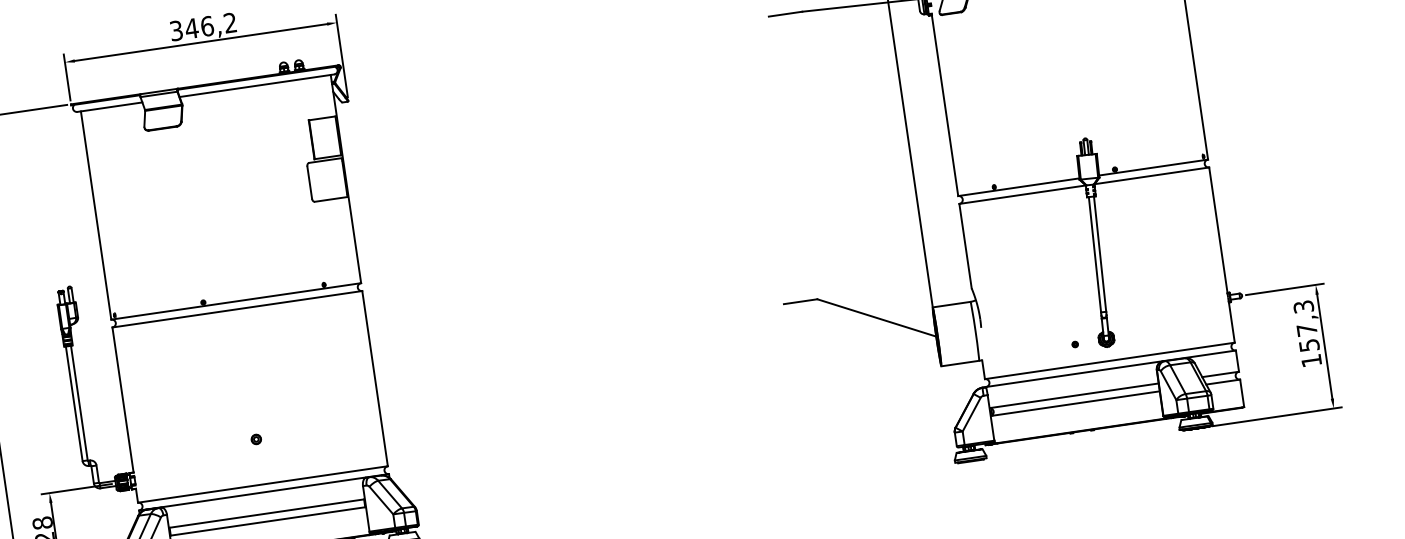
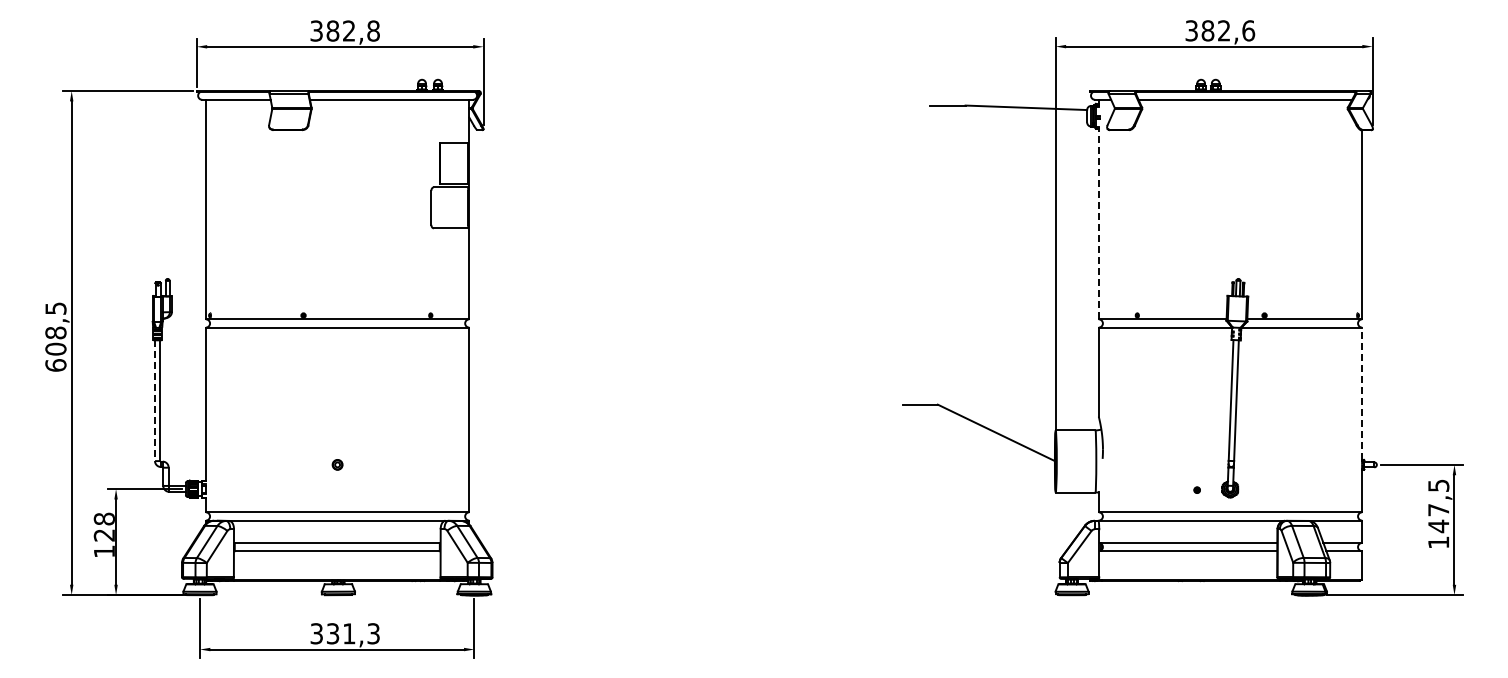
text: (210, 25) -> (352, 30), 346,2 -> 382,8
line: (944, 105) -> (1098, 223), solid -> dashed
line: (1218, 229) -> (1362, 393), solid -> dashed
text: (1306, 326) -> (1438, 506), 157,3 -> 147,5
line: (74, 404) -> (155, 401), solid -> dashed

